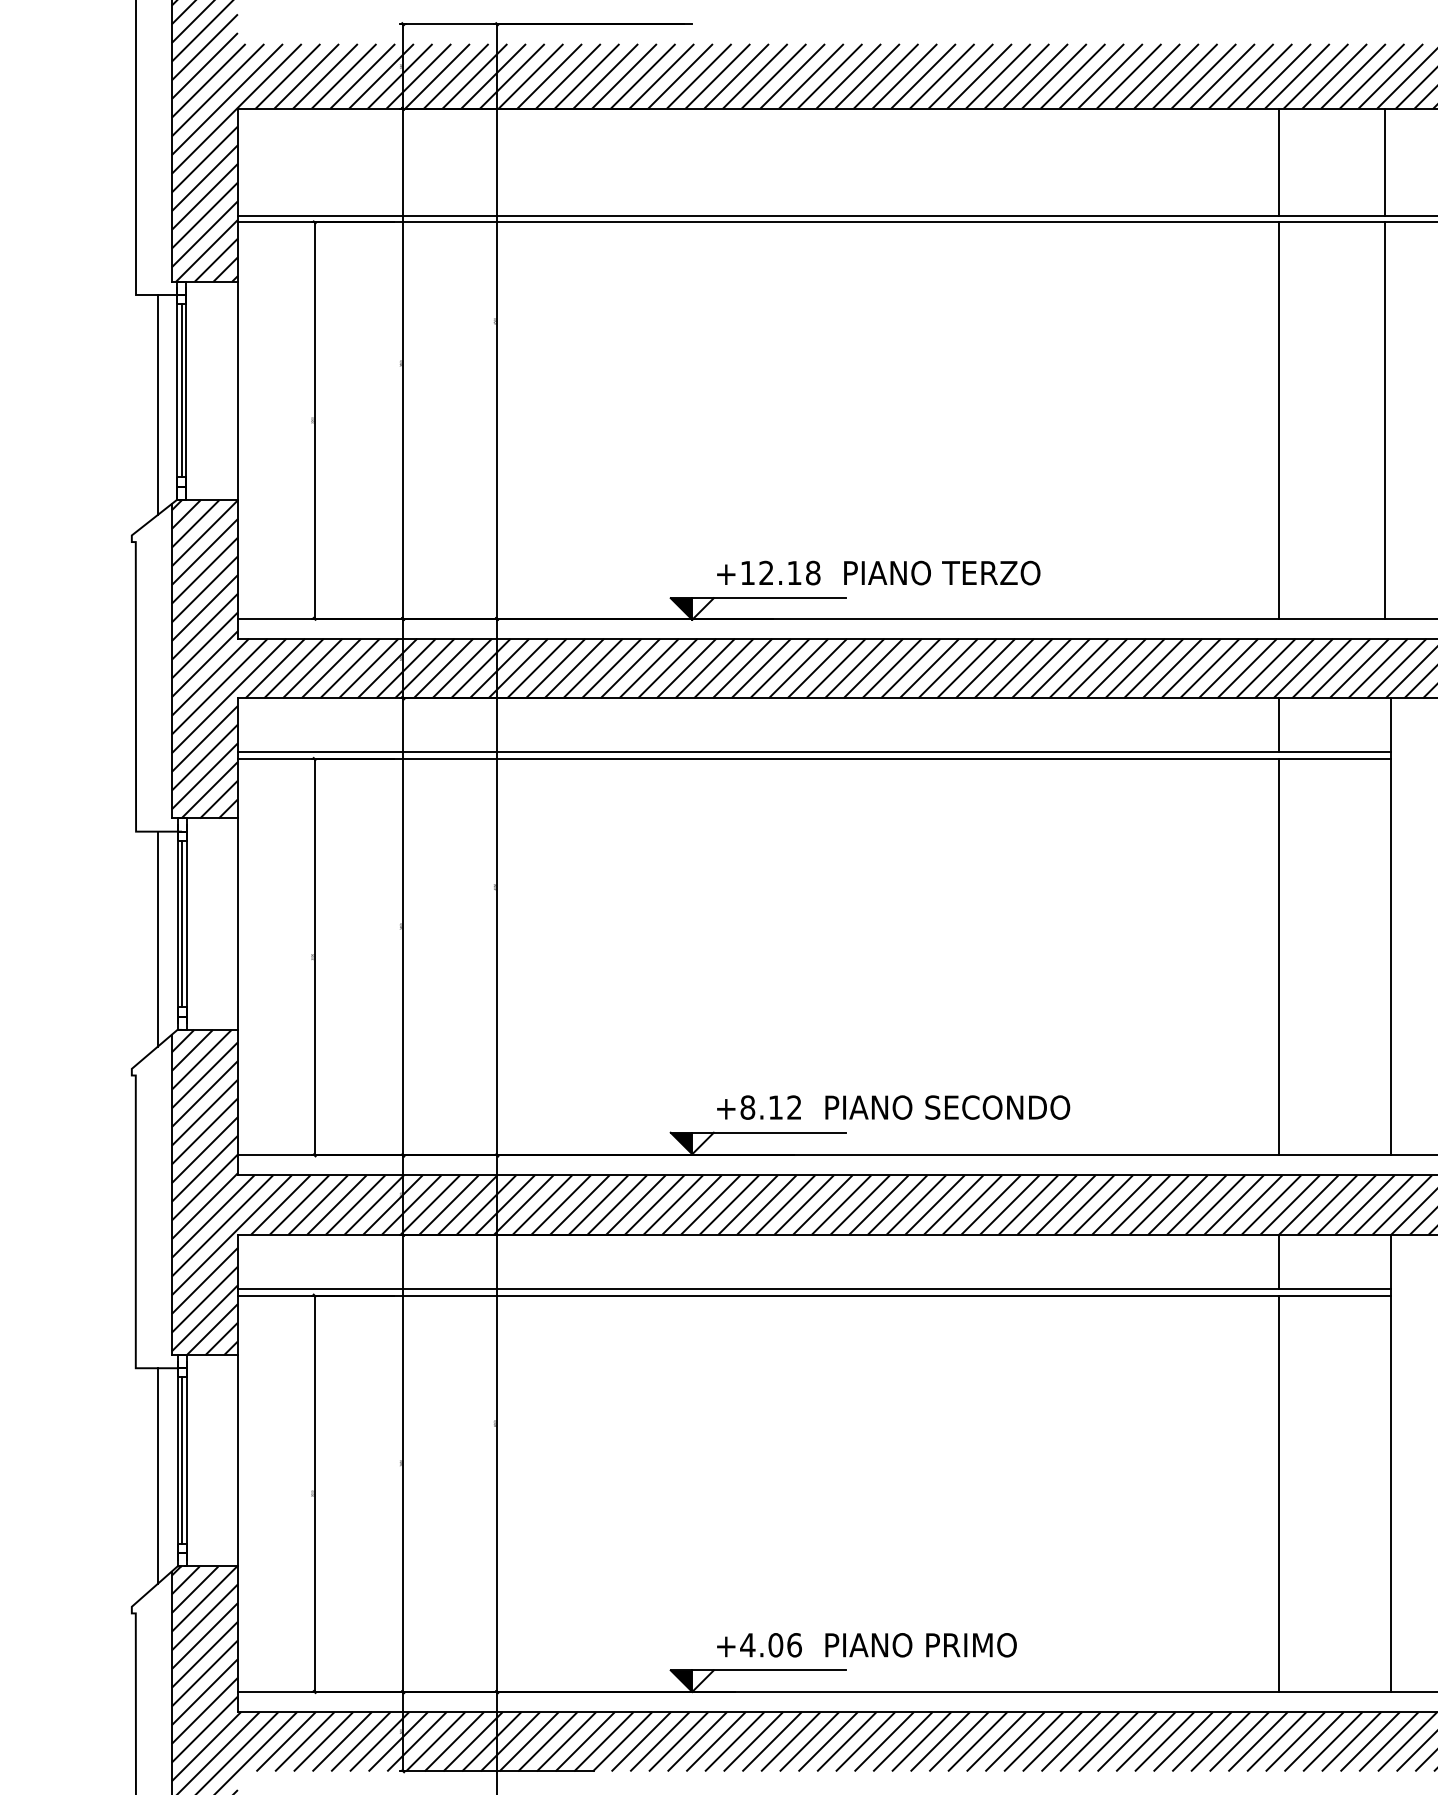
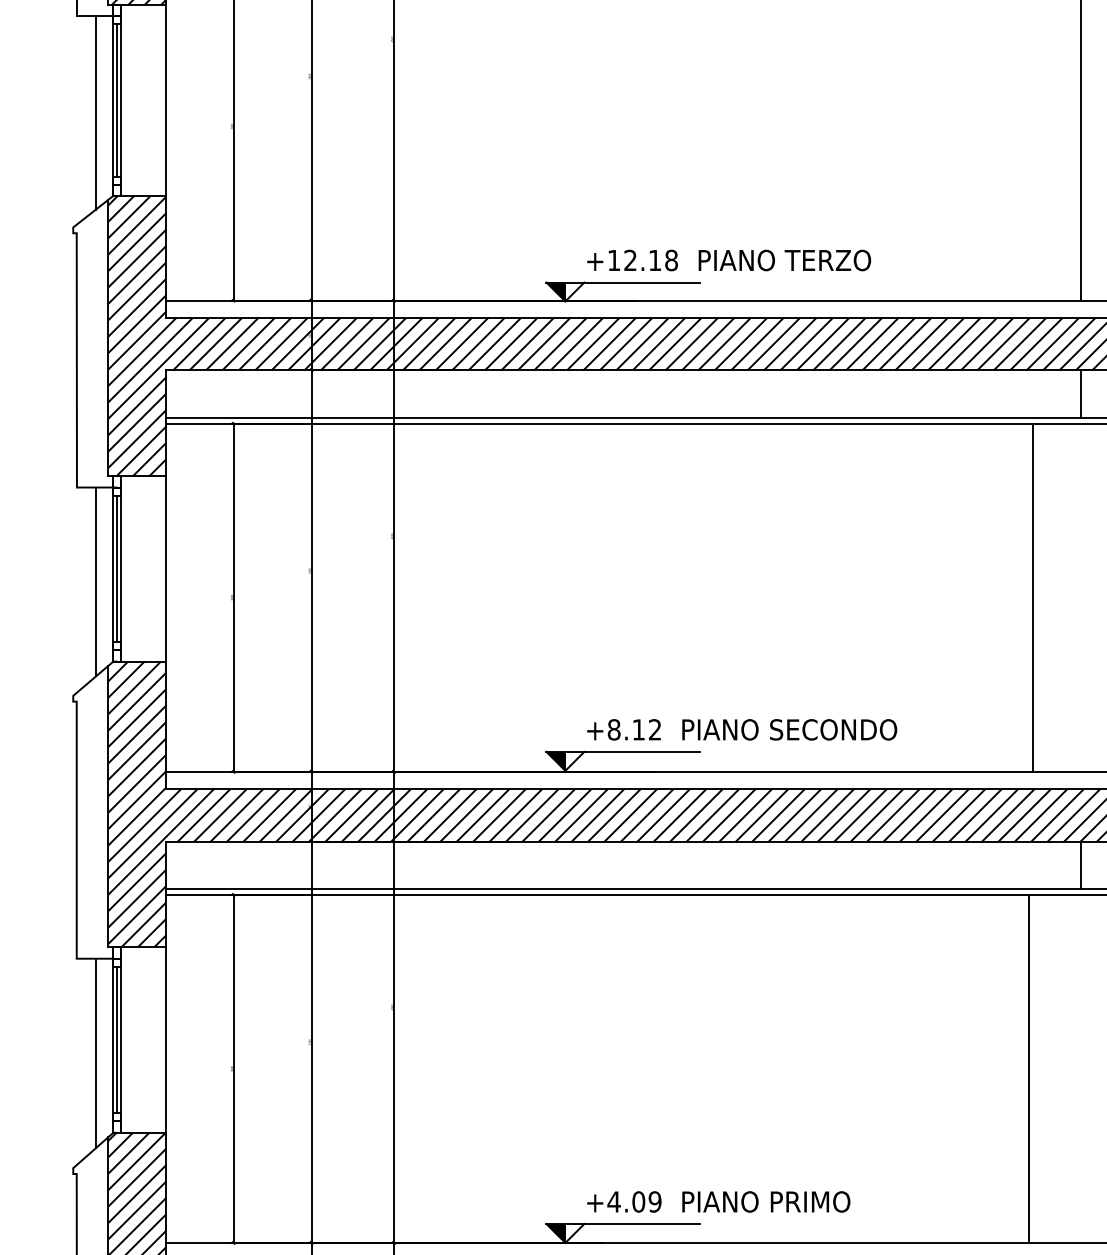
line: (1279, 956) -> (1033, 597), moved
line: (1279, 1493) -> (1029, 1068), moved
text: (794, 1645) -> (655, 1202), +4.06 -> +4.09

